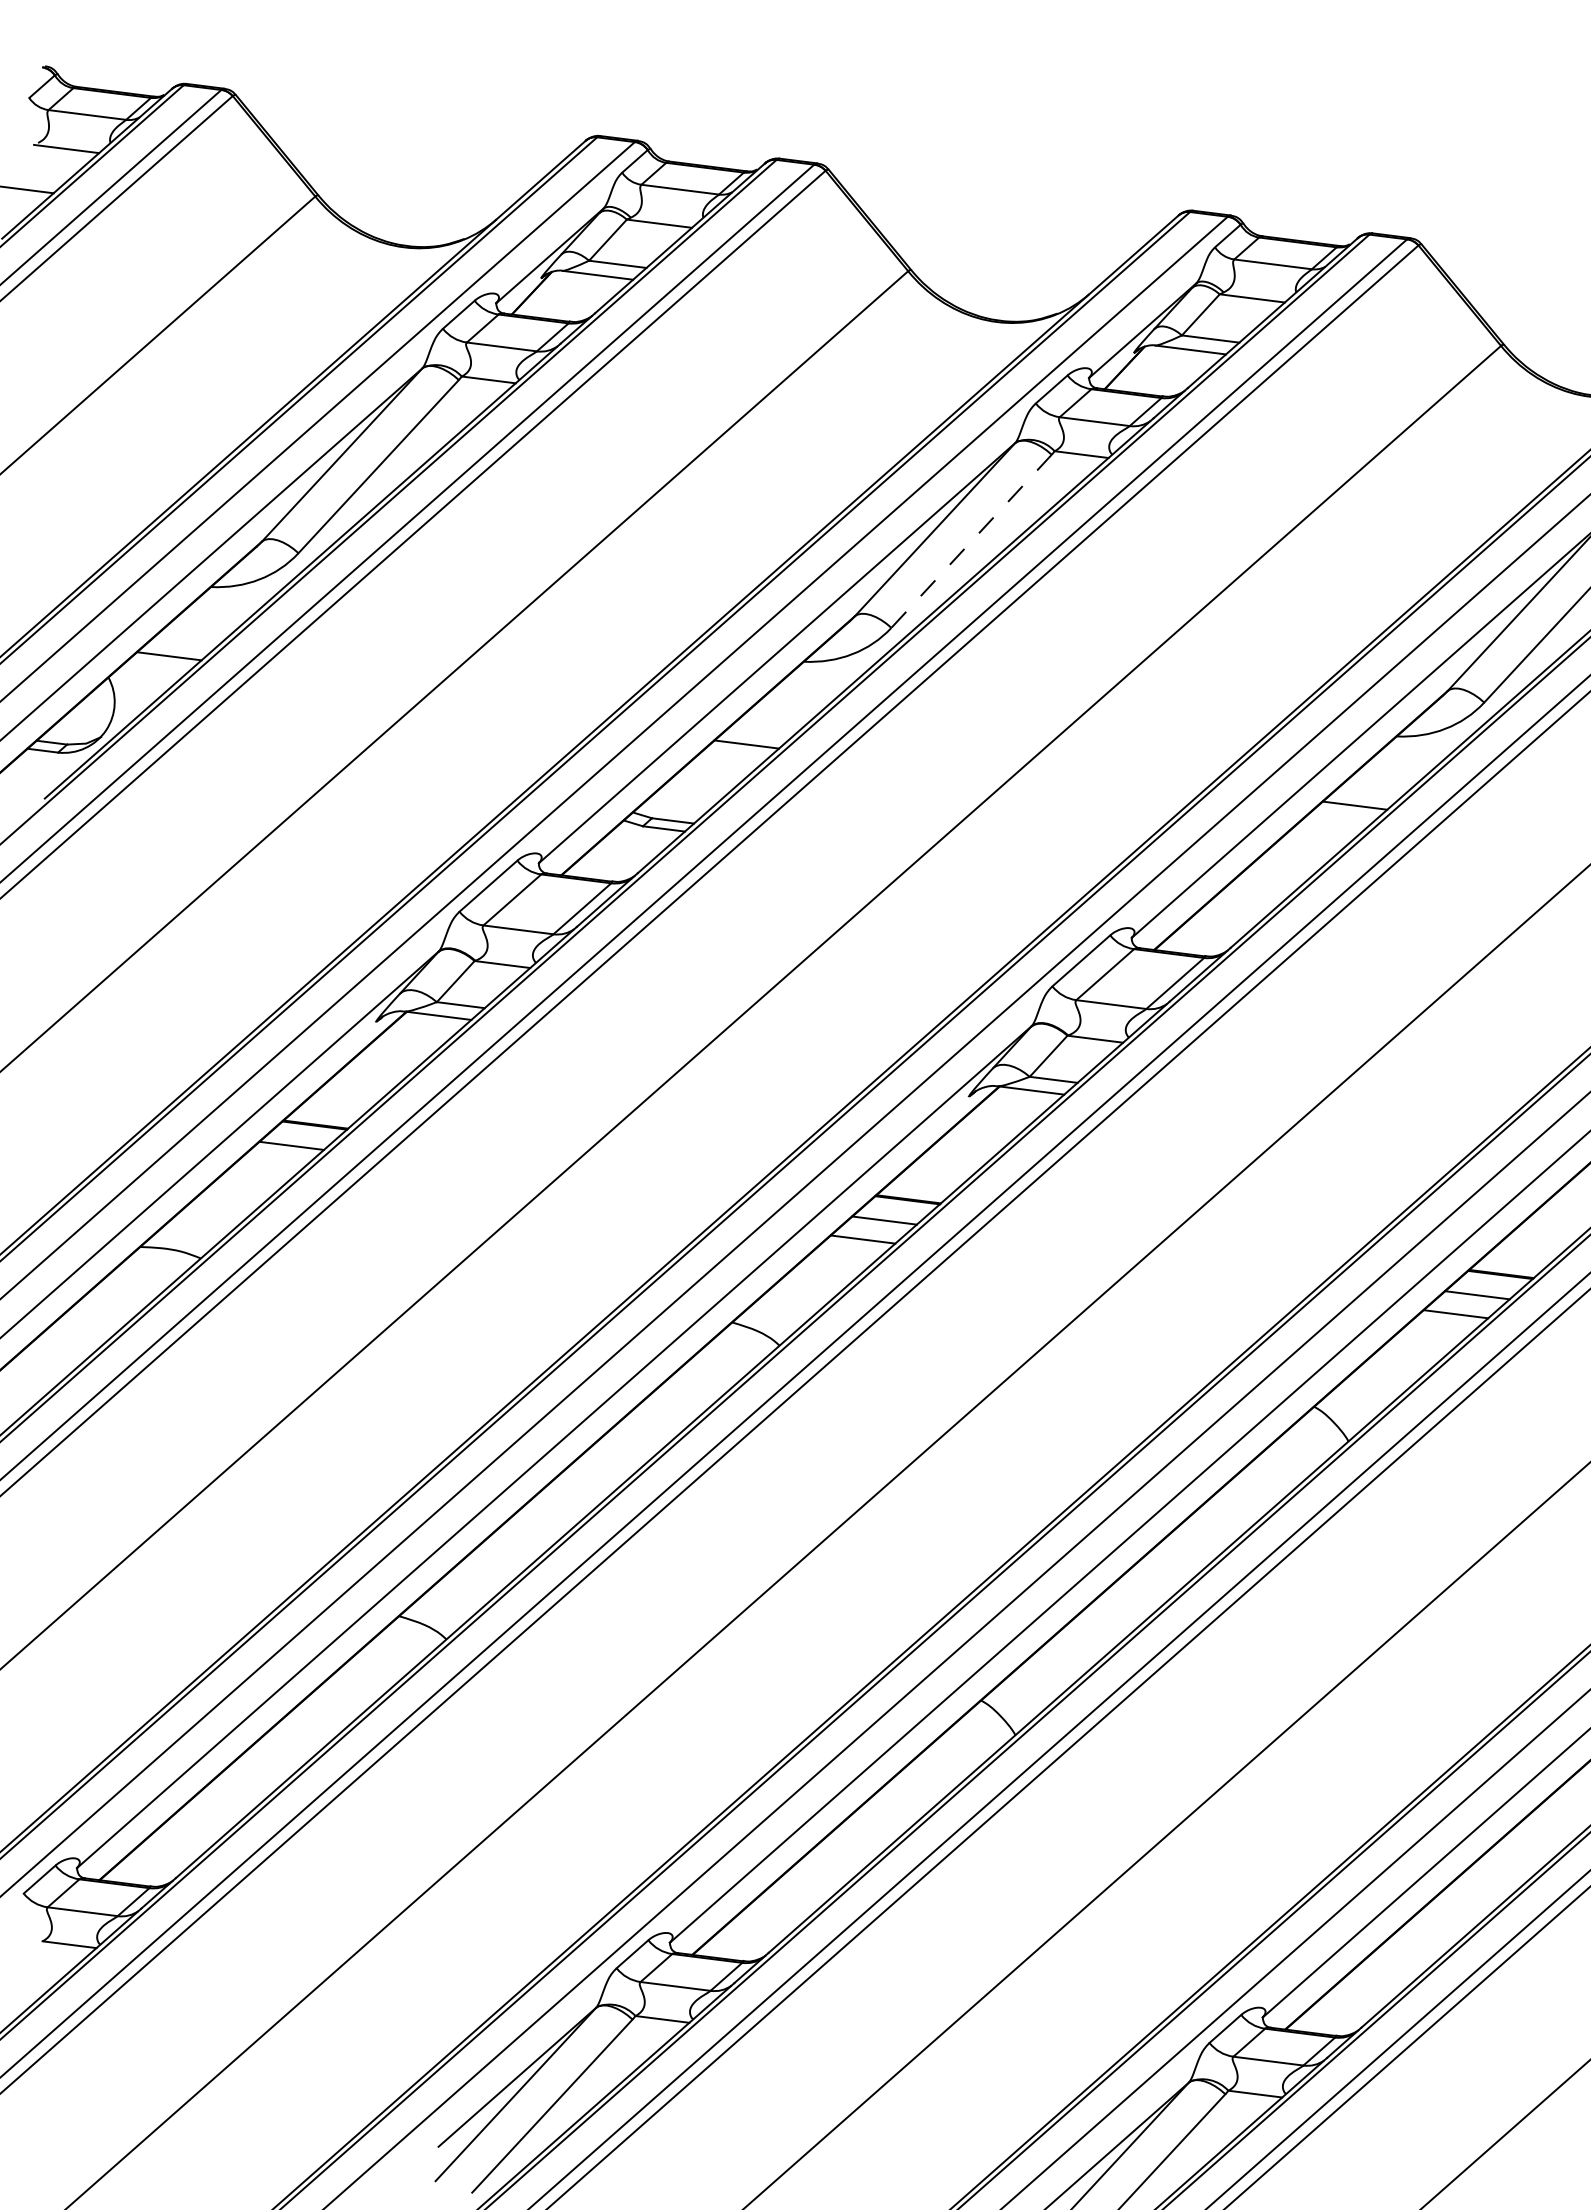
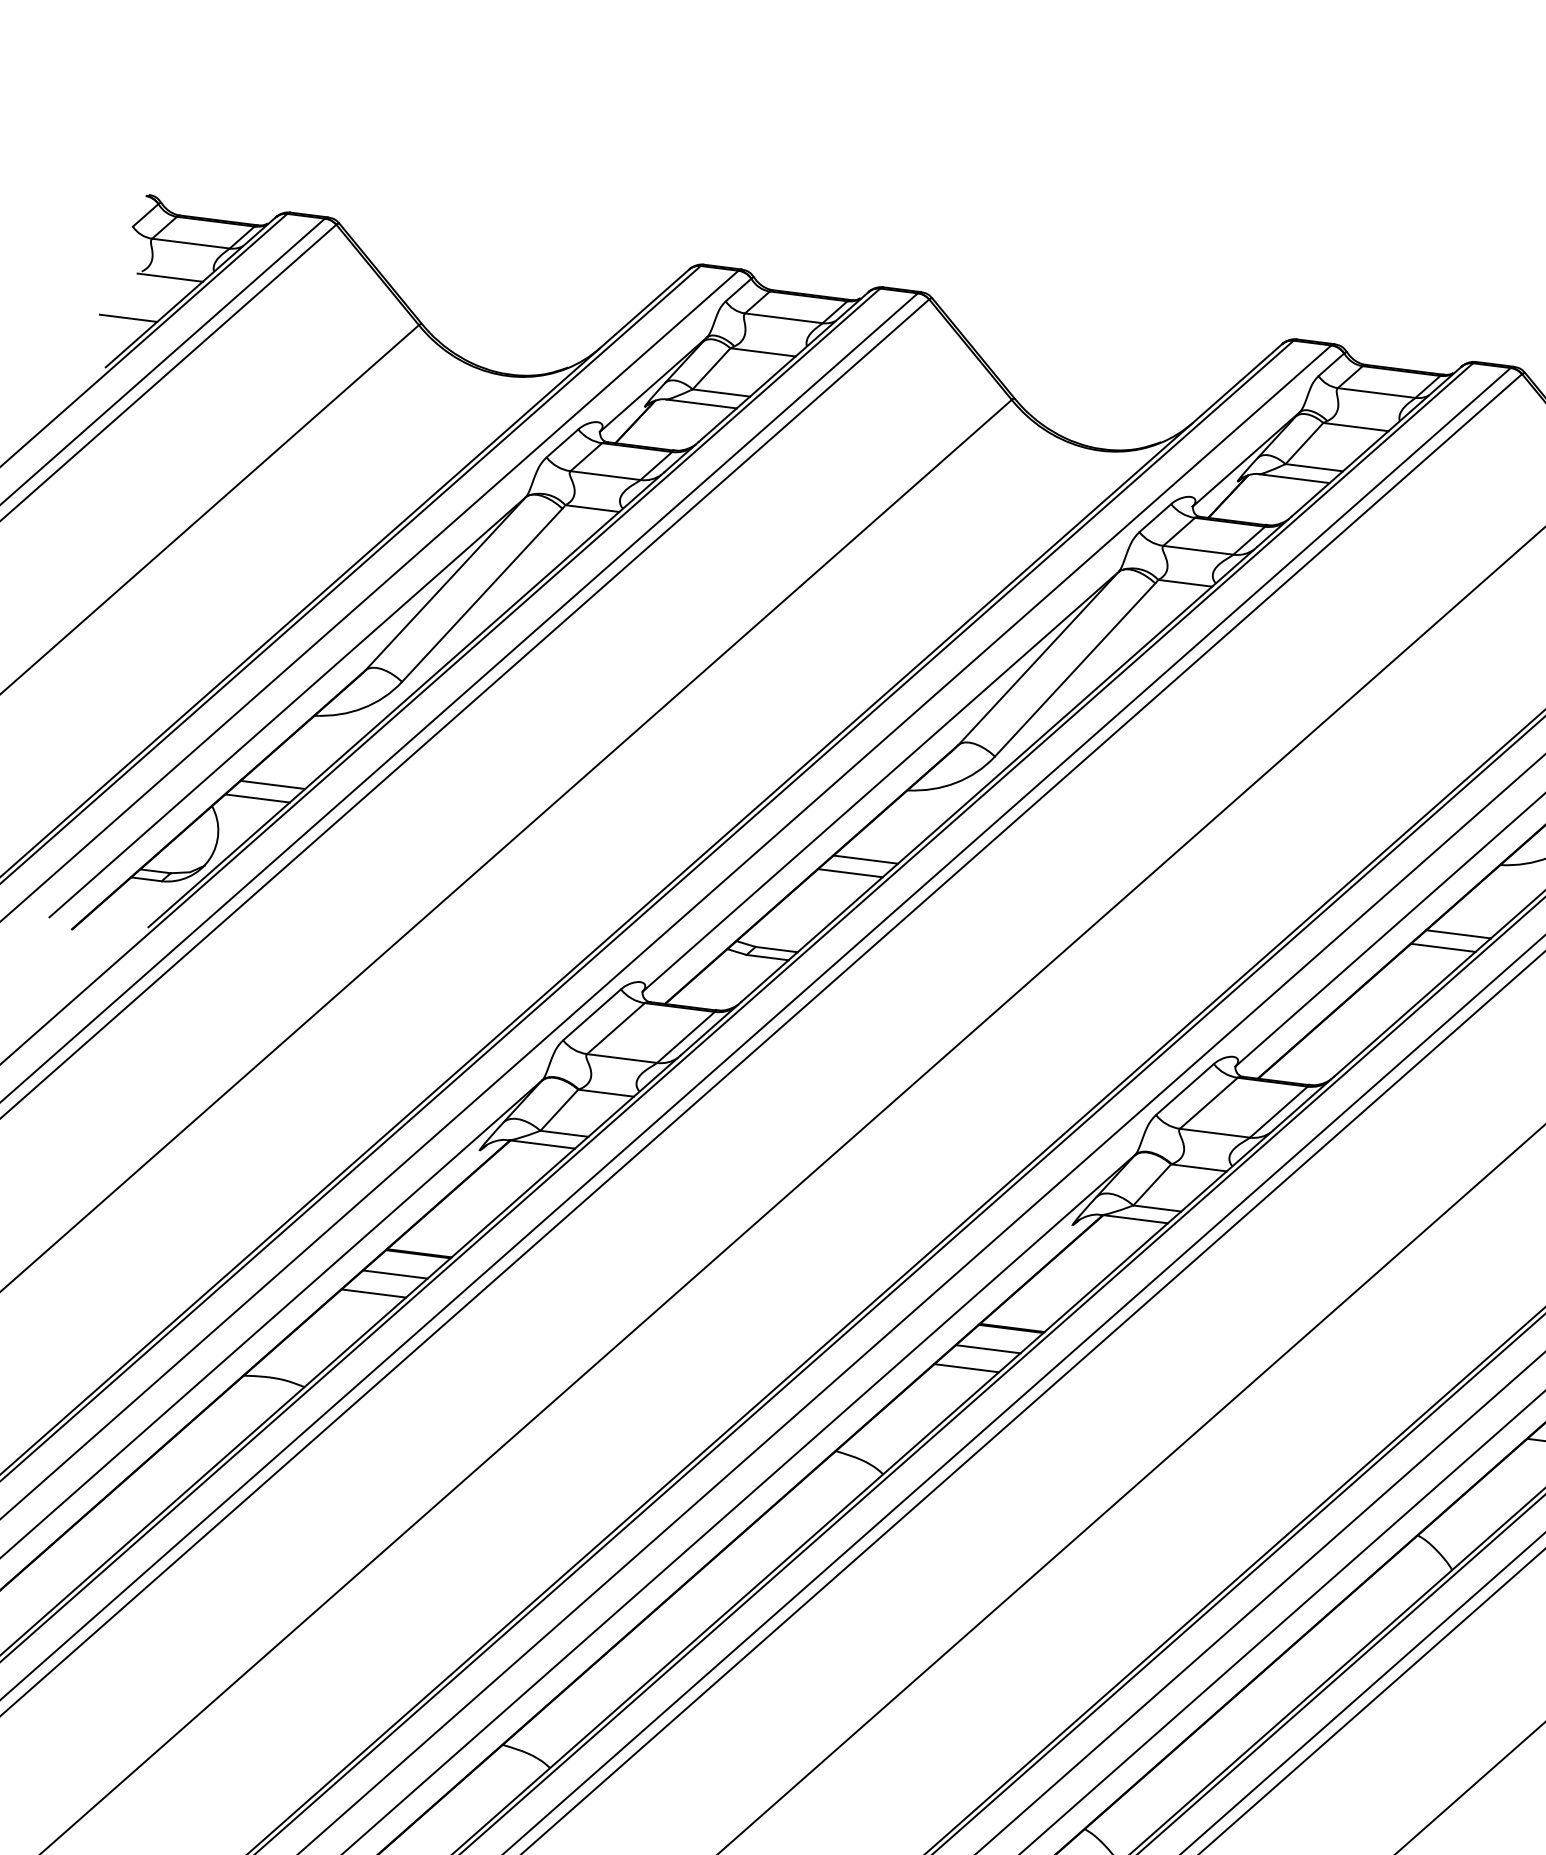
line: (971, 541) -> (1075, 670), dashed -> solid
line: (153, 669) -> (257, 798), added
line: (762, 730) -> (866, 859), added
line: (1339, 819) -> (1443, 948), added
line: (270, 1164) -> (374, 1293), added

